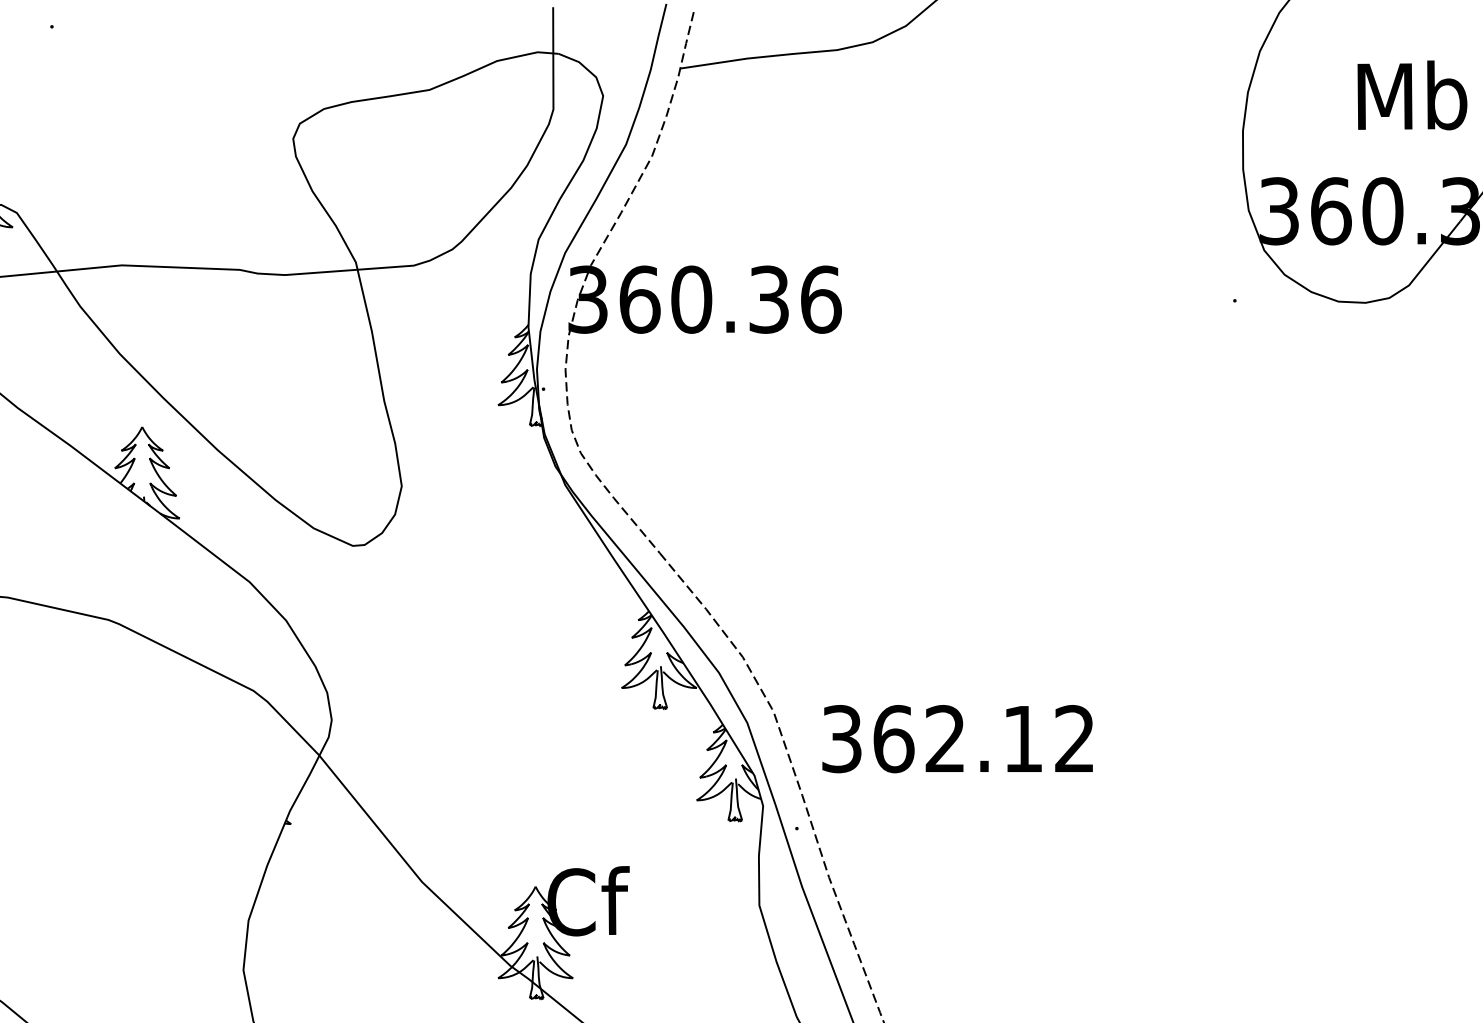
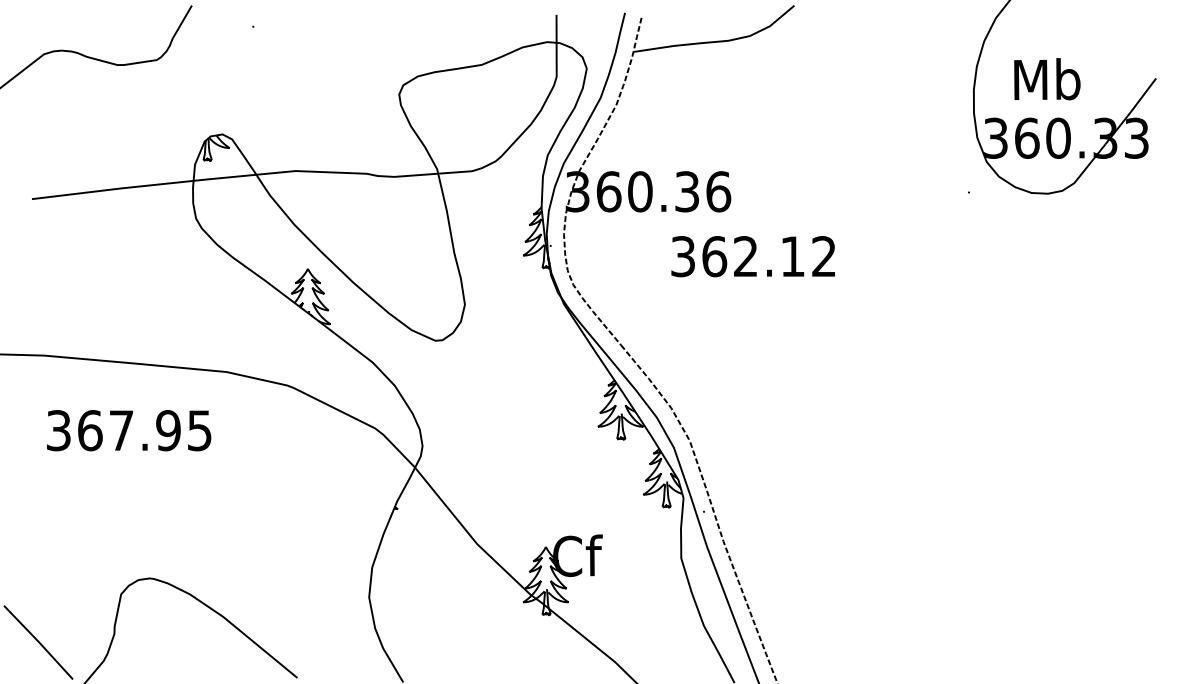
text: (1412, 95) -> (1047, 79), moved
text: (956, 738) -> (752, 256), moved

